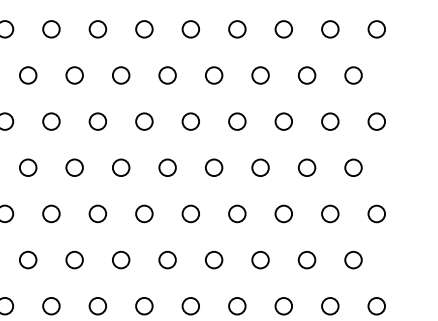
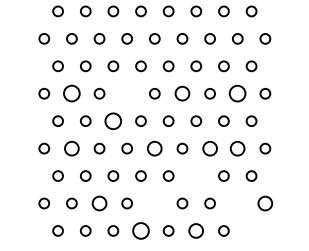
circle: (50, 28) -> (71, 93), size x1.6
circle: (143, 28) -> (126, 93), removed
circle: (237, 28) -> (182, 93), size x1.4
circle: (329, 28) -> (237, 93), size x1.6
circle: (121, 74) -> (113, 120), size x1.6
circle: (50, 121) -> (71, 148), size x1.4
circle: (190, 121) -> (154, 148), size x1.4
circle: (282, 121) -> (209, 148), size x1.4
circle: (329, 121) -> (237, 148), size x1.4
circle: (260, 166) -> (196, 175), removed
circle: (97, 213) -> (99, 203), size x1.4
circle: (190, 213) -> (154, 203), removed
circle: (329, 213) -> (237, 203), removed
circle: (376, 213) -> (265, 203), size x1.4
circle: (166, 259) -> (140, 230), size x1.6
circle: (260, 259) -> (196, 230), size x1.4
circle: (353, 259) -> (251, 230), removed

